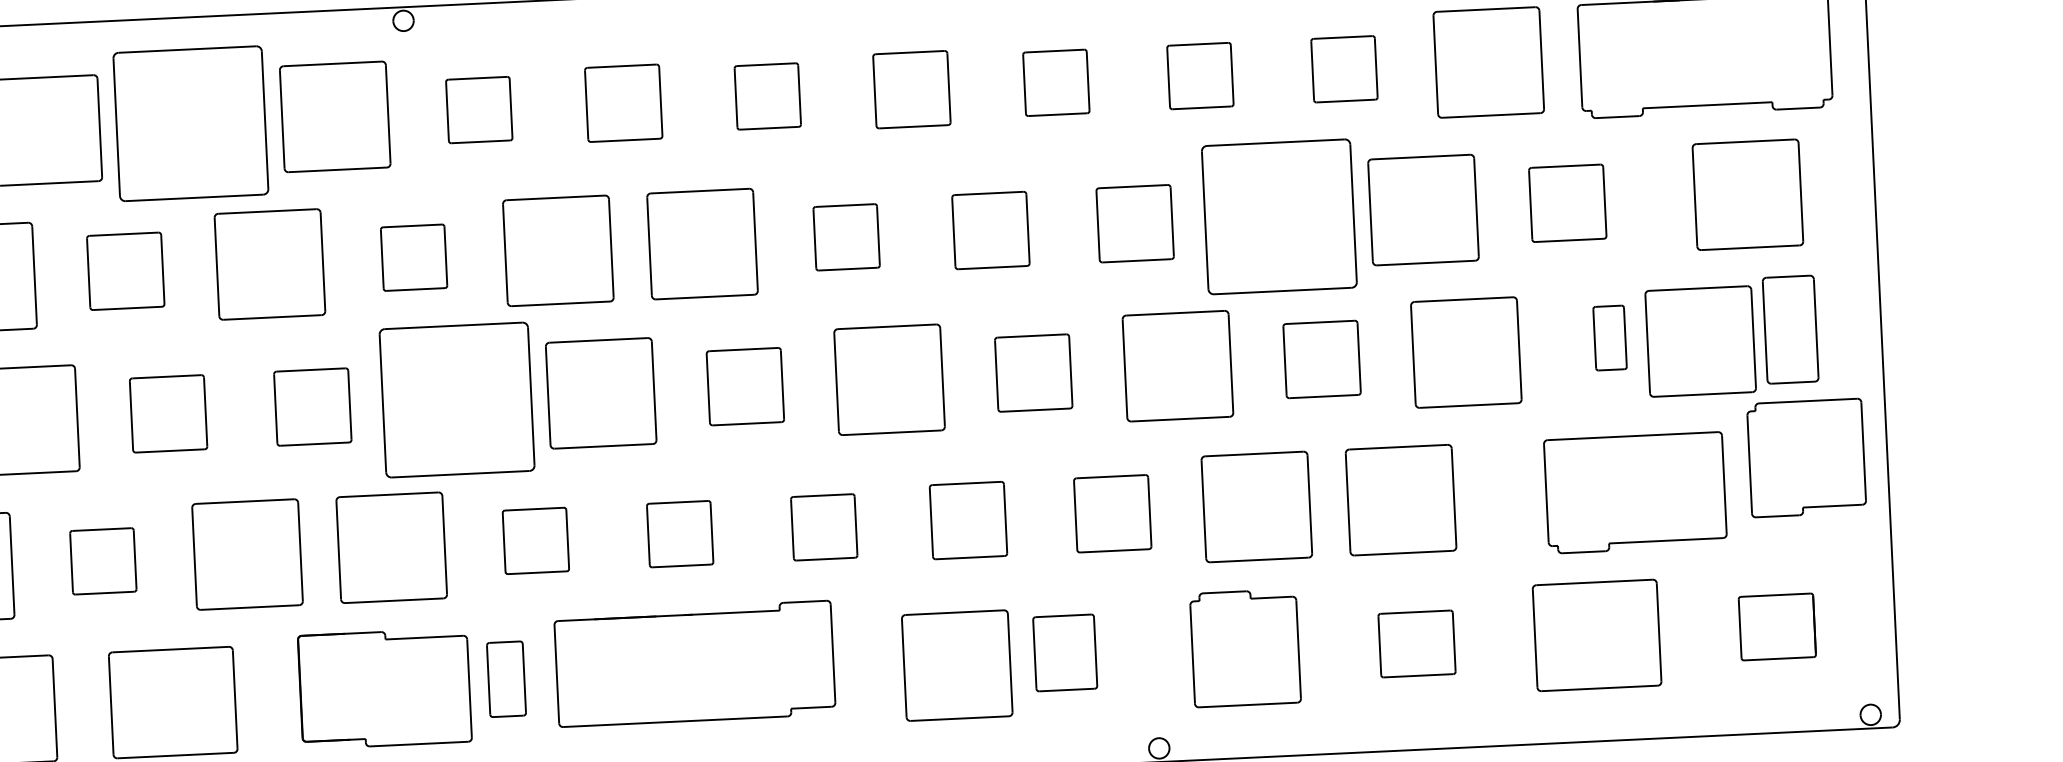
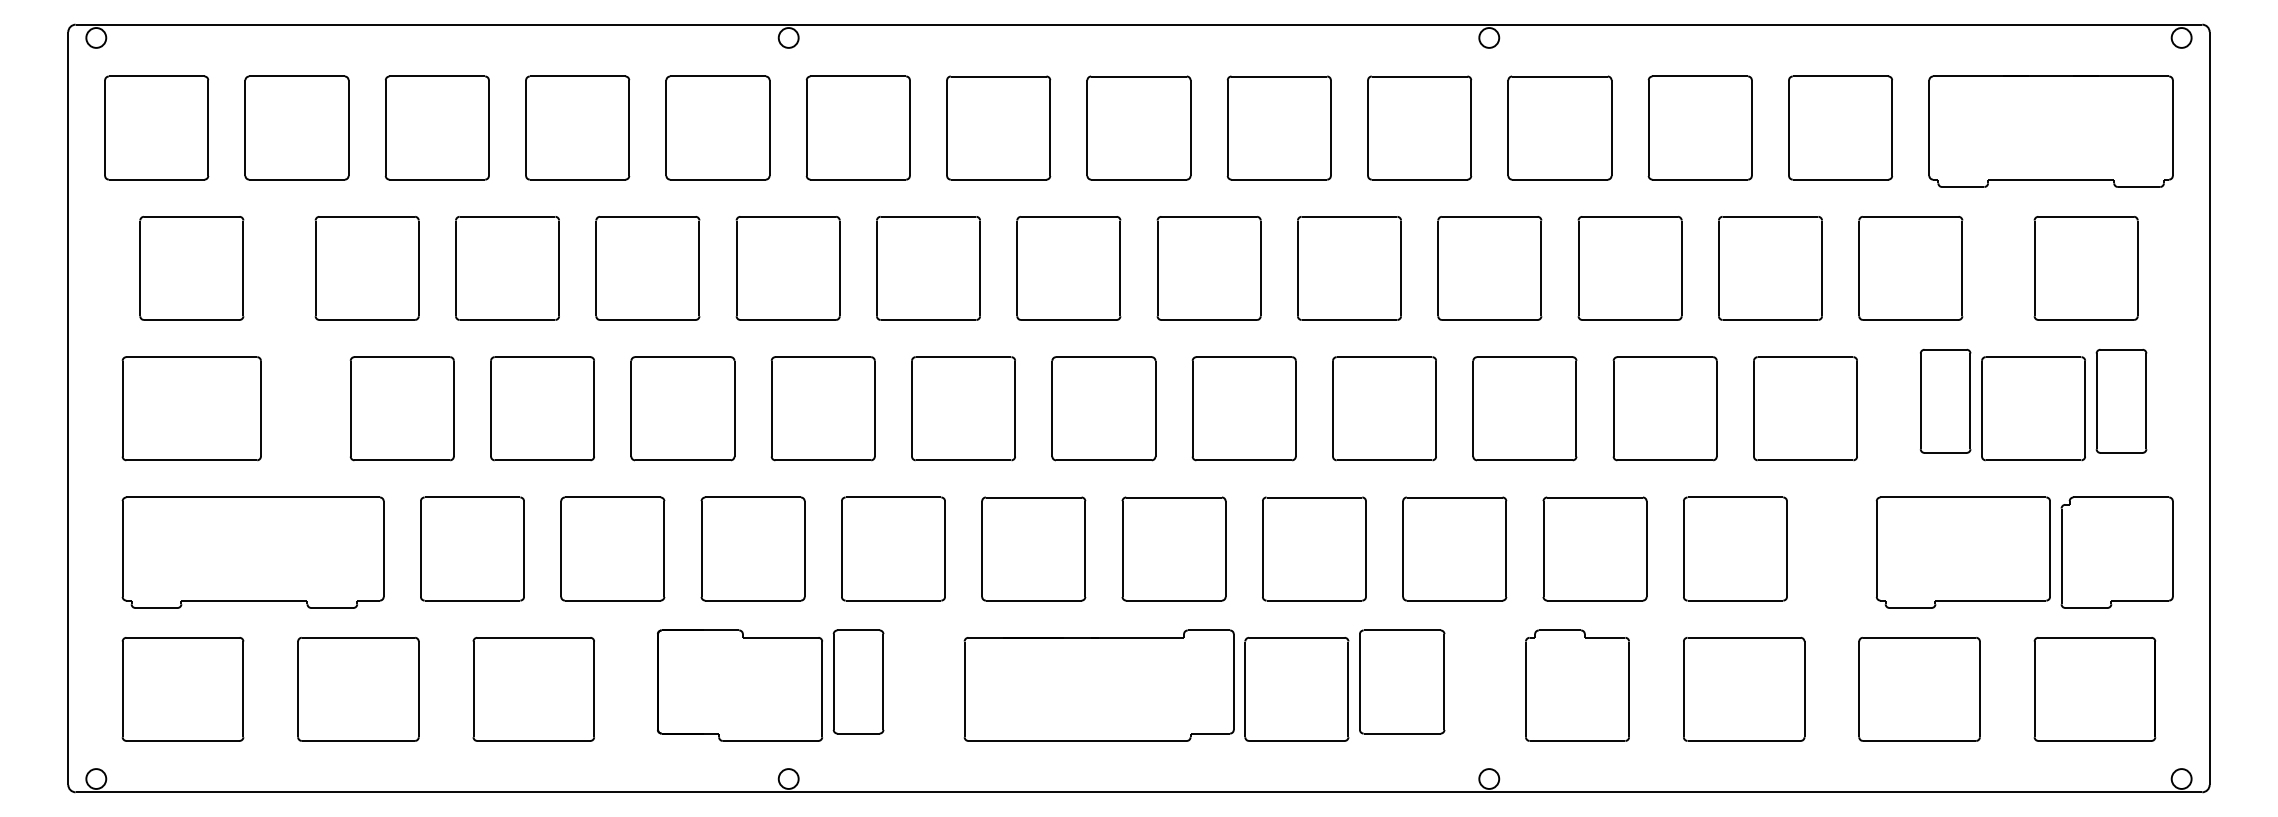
part: (1343, 68) -> (1699, 127), size x1.67
part: (1199, 75) -> (1559, 127), size x1.67
part: (1056, 82) -> (1419, 127), size x1.67
part: (911, 89) -> (1278, 127), size x1.43
part: (767, 95) -> (1138, 127), size x1.67
part: (623, 102) -> (998, 127), size x1.43
part: (478, 109) -> (857, 127), size x1.67
part: (190, 123) -> (577, 127), size x0.71
part: (1567, 203) -> (1910, 268), size x1.43
part: (1278, 217) -> (1629, 268), size x0.71
part: (1134, 223) -> (1489, 268), size x1.43
part: (990, 230) -> (1349, 268), size x1.43
part: (846, 237) -> (1208, 268), size x1.67
part: (413, 257) -> (787, 268), size x1.67
part: (125, 271) -> (507, 268), size x1.43
part: (1609, 337) -> (1945, 400), size x1.67
part: (1321, 359) -> (1664, 408), size x1.43
part: (1033, 372) -> (1384, 408), size x1.43
part: (744, 386) -> (1103, 408), size x1.43
part: (456, 399) -> (822, 408), size x0.71
part: (312, 406) -> (682, 408), size x1.43
part: (168, 413) -> (542, 408), size x1.43
part: (1805, 457) -> (2116, 552), moved
part: (1112, 513) -> (1454, 548), size x1.43
part: (968, 520) -> (1314, 548), size x1.43
part: (823, 526) -> (1173, 548), size x1.67
part: (679, 533) -> (1033, 548), size x1.67
part: (535, 540) -> (893, 548), size x1.67
part: (103, 560) -> (472, 548), size x1.67
part: (1776, 627) -> (2094, 689), size x1.67
part: (1417, 644) -> (1744, 689), size x1.67
part: (1065, 652) -> (1402, 681), size x1.43
part: (694, 663) -> (1098, 685), moved
part: (506, 678) -> (858, 681), size x1.43

